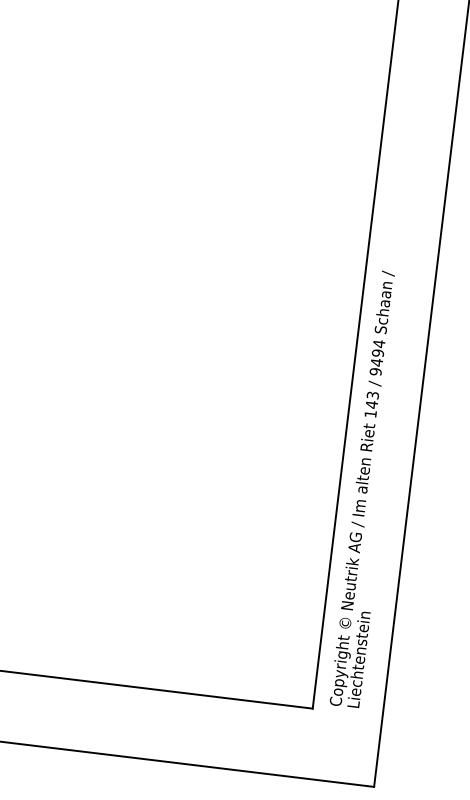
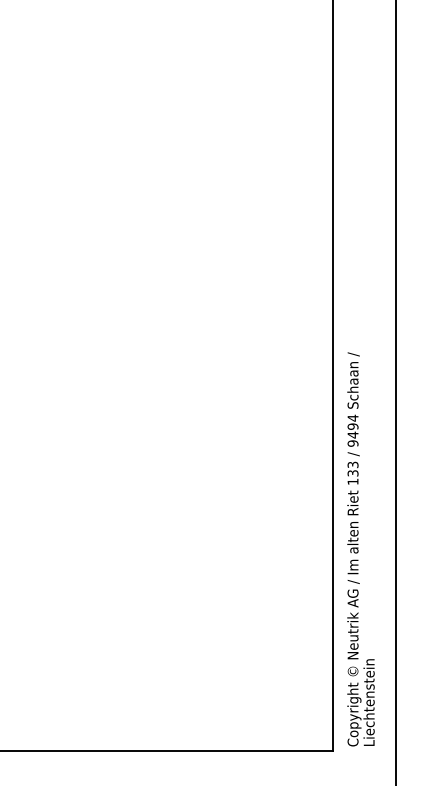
text: (371, 404) -> (352, 473), 143 -> 133

